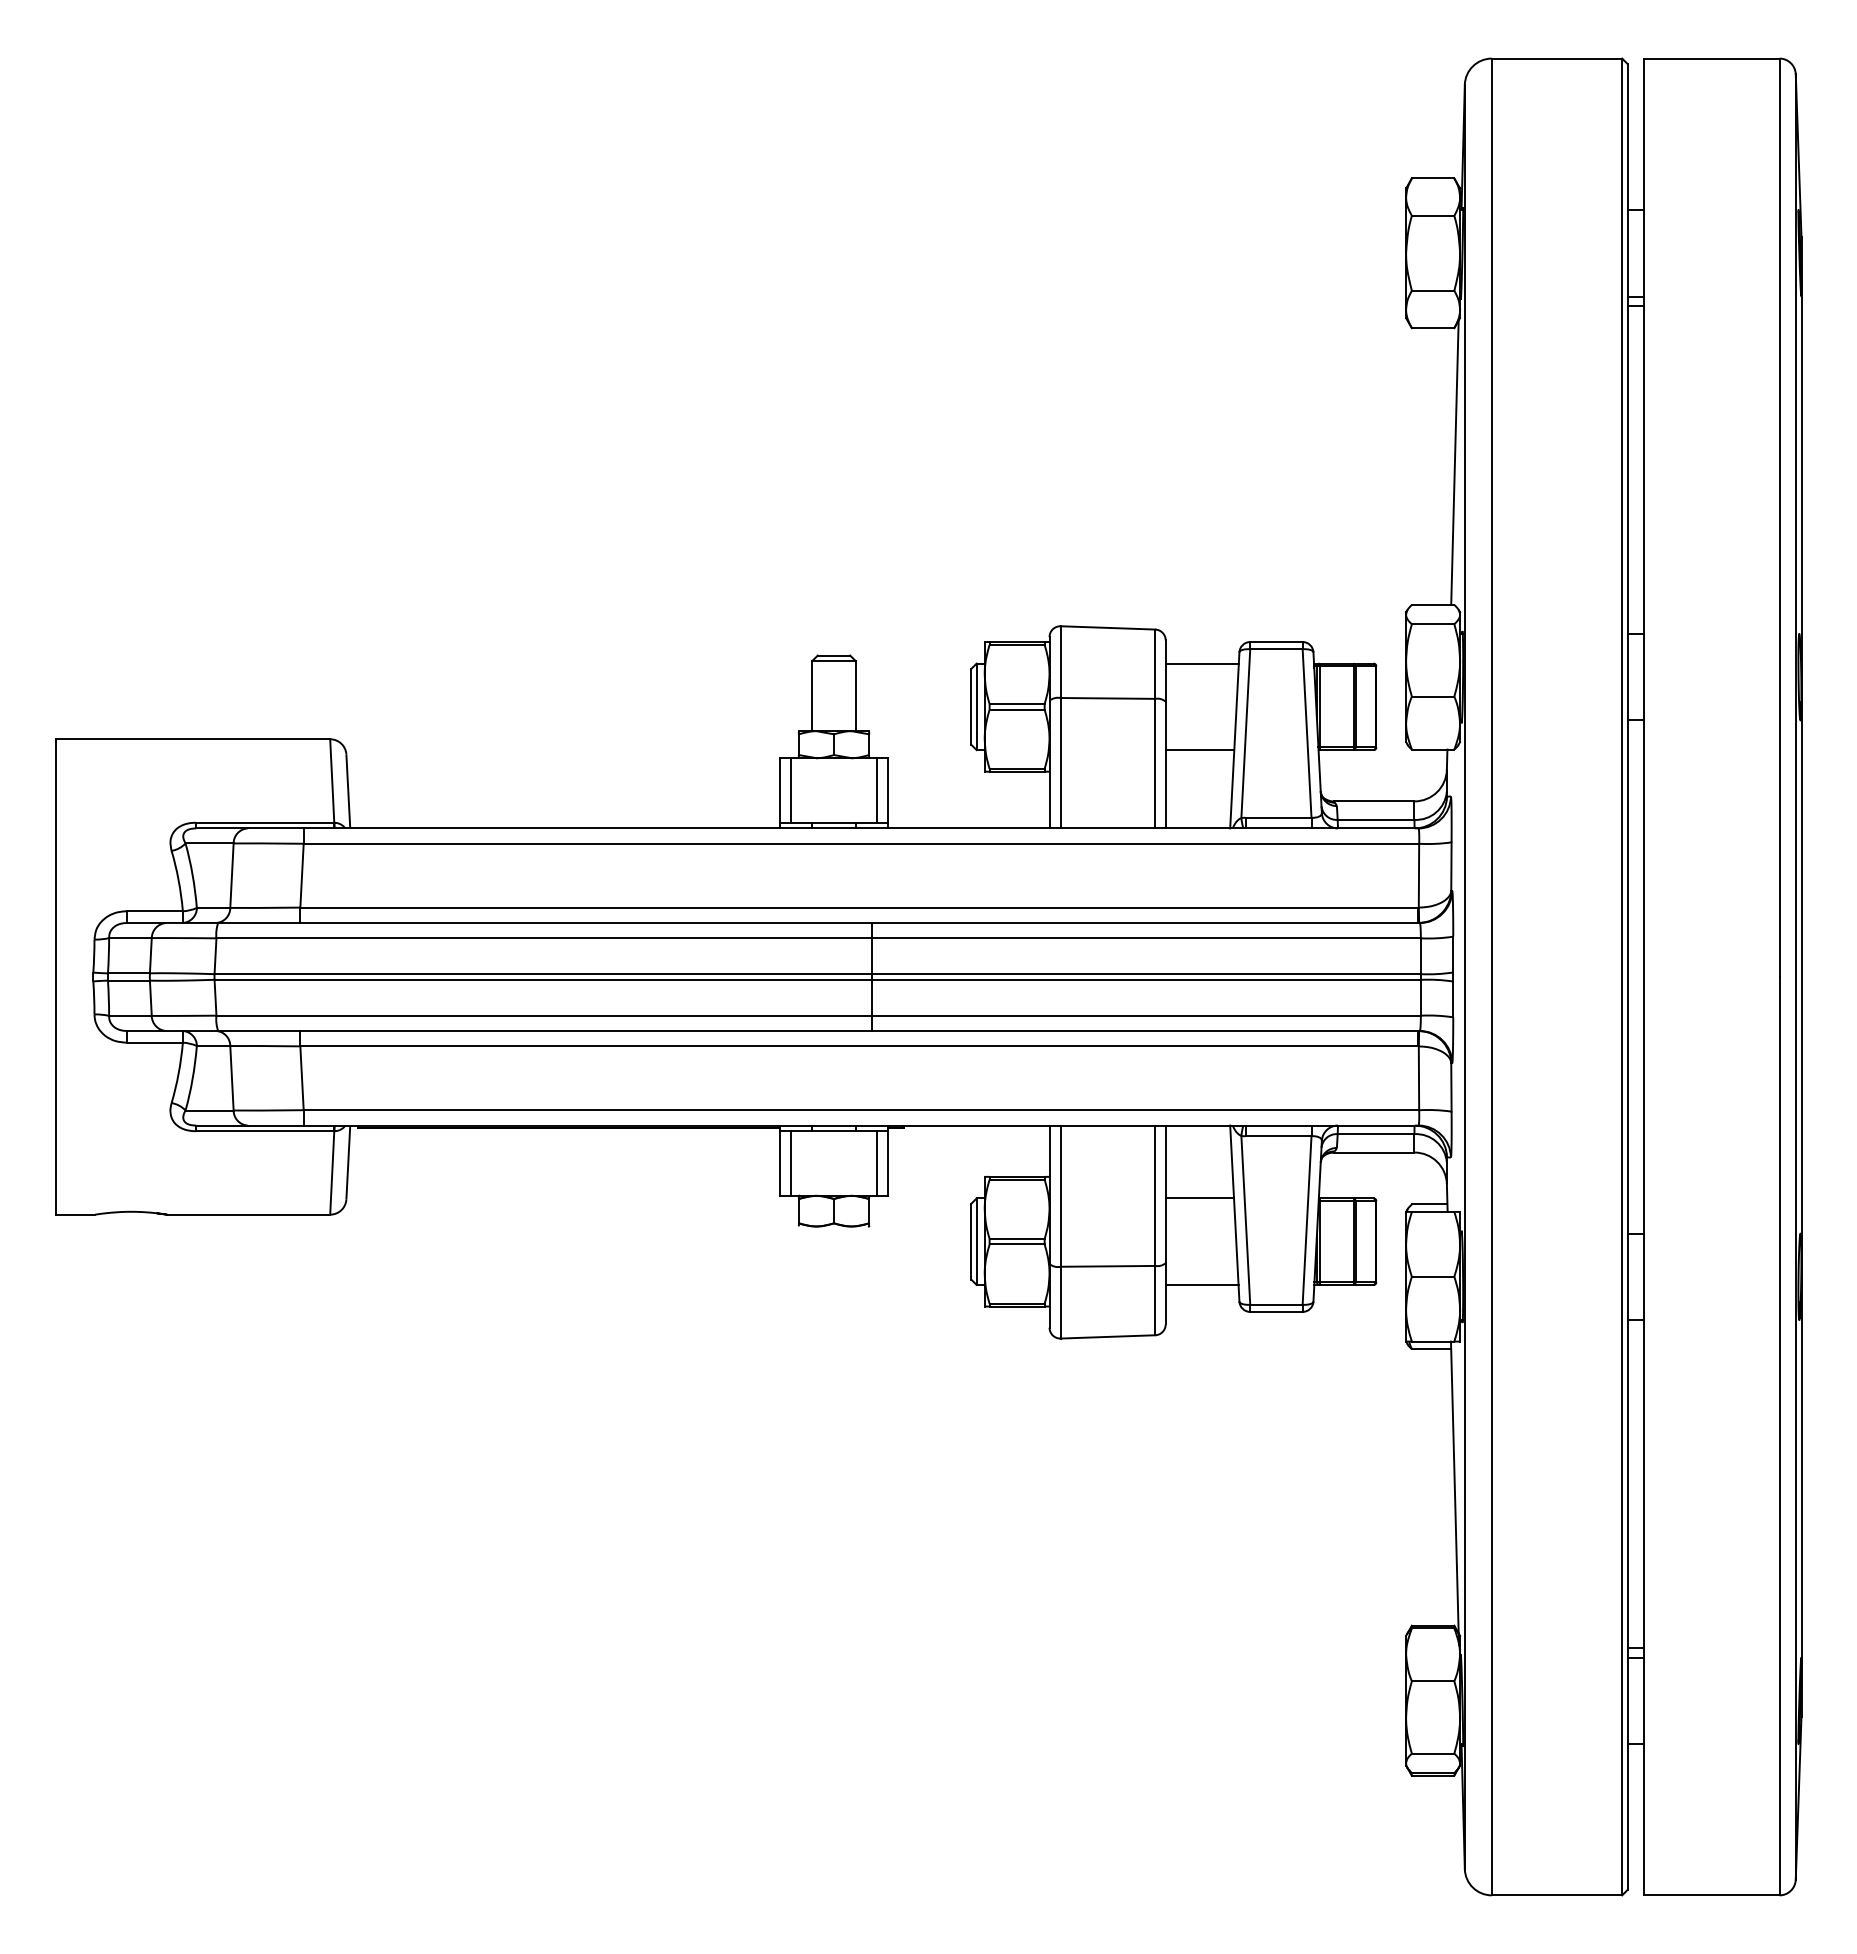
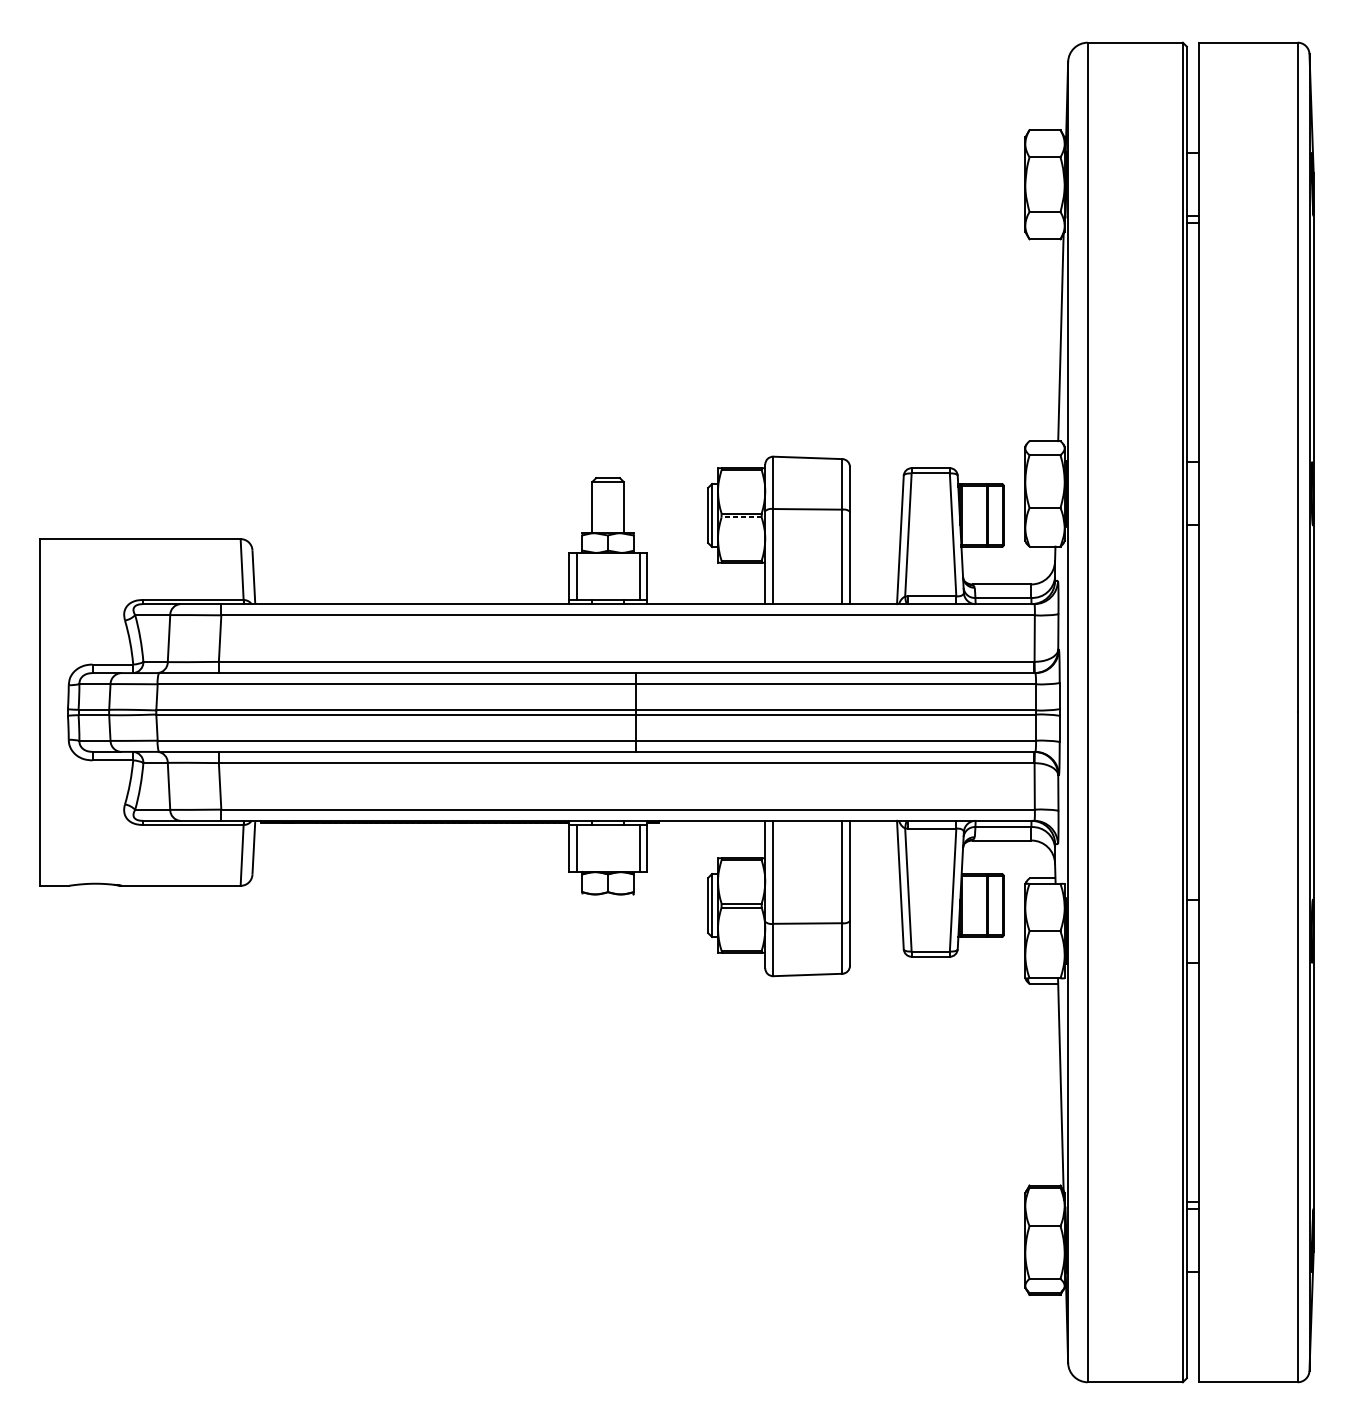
line: (1201, 663) -> (876, 483), removed
line: (1016, 709) -> (741, 517), solid -> dashed
line: (1199, 750) -> (874, 547), removed
line: (1199, 1198) -> (874, 874), removed
line: (1201, 1284) -> (876, 936), removed

